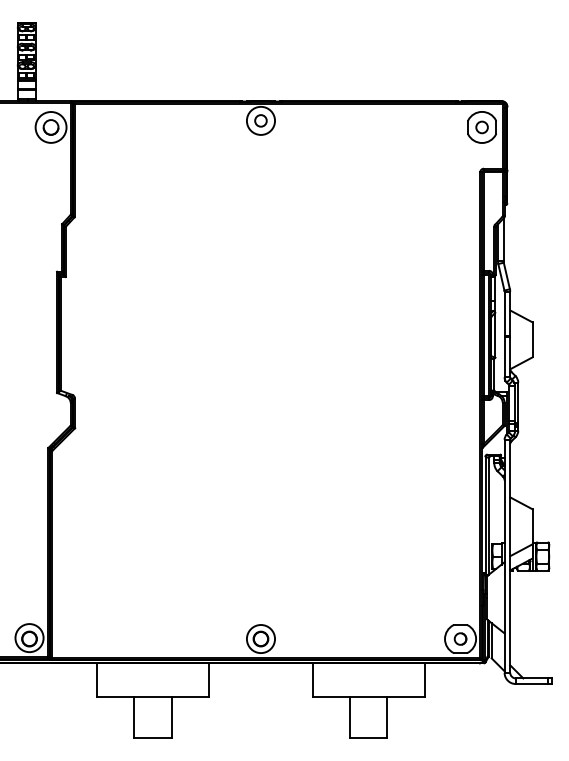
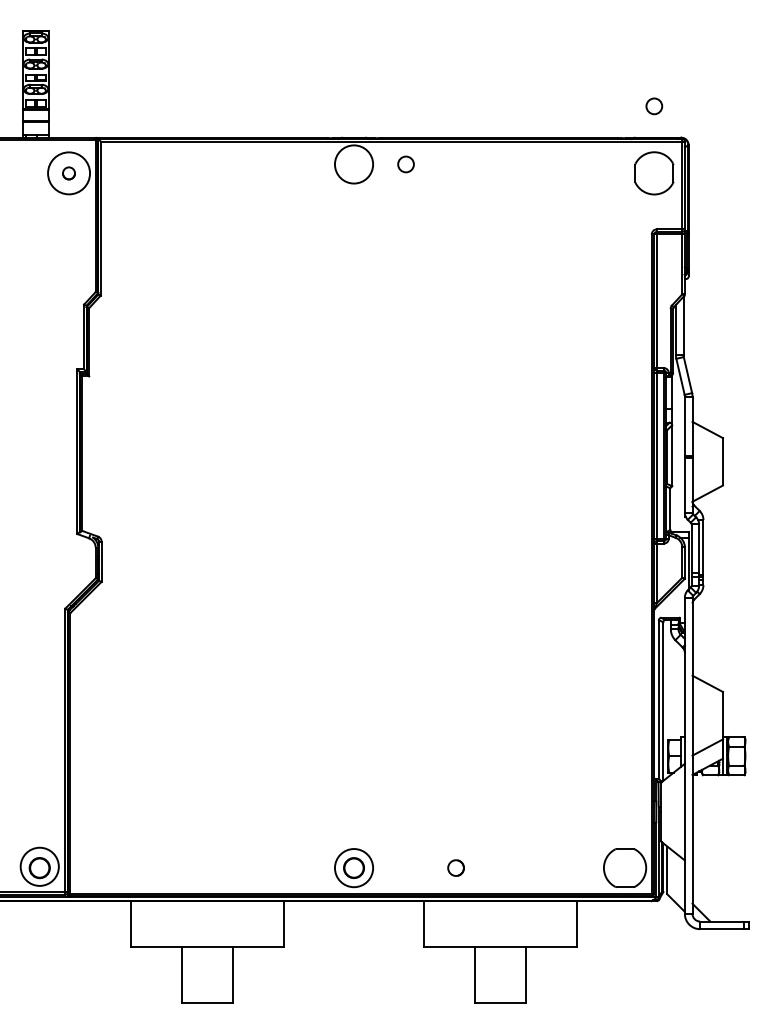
circle: (260, 120) -> (405, 164), moved
circle: (50, 127) -> (68, 173), size x0.6
circle: (482, 127) -> (654, 106), moved
circle: (460, 638) -> (455, 867), moved

